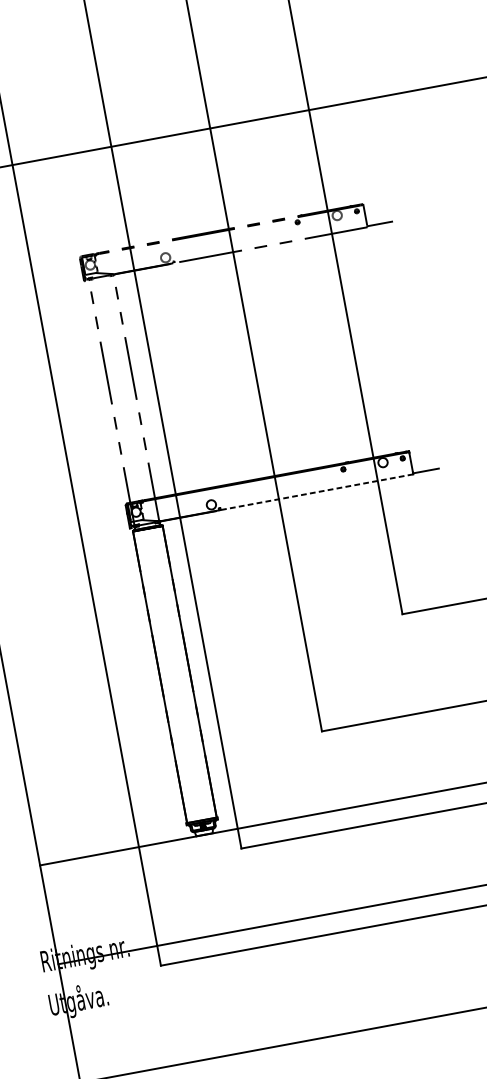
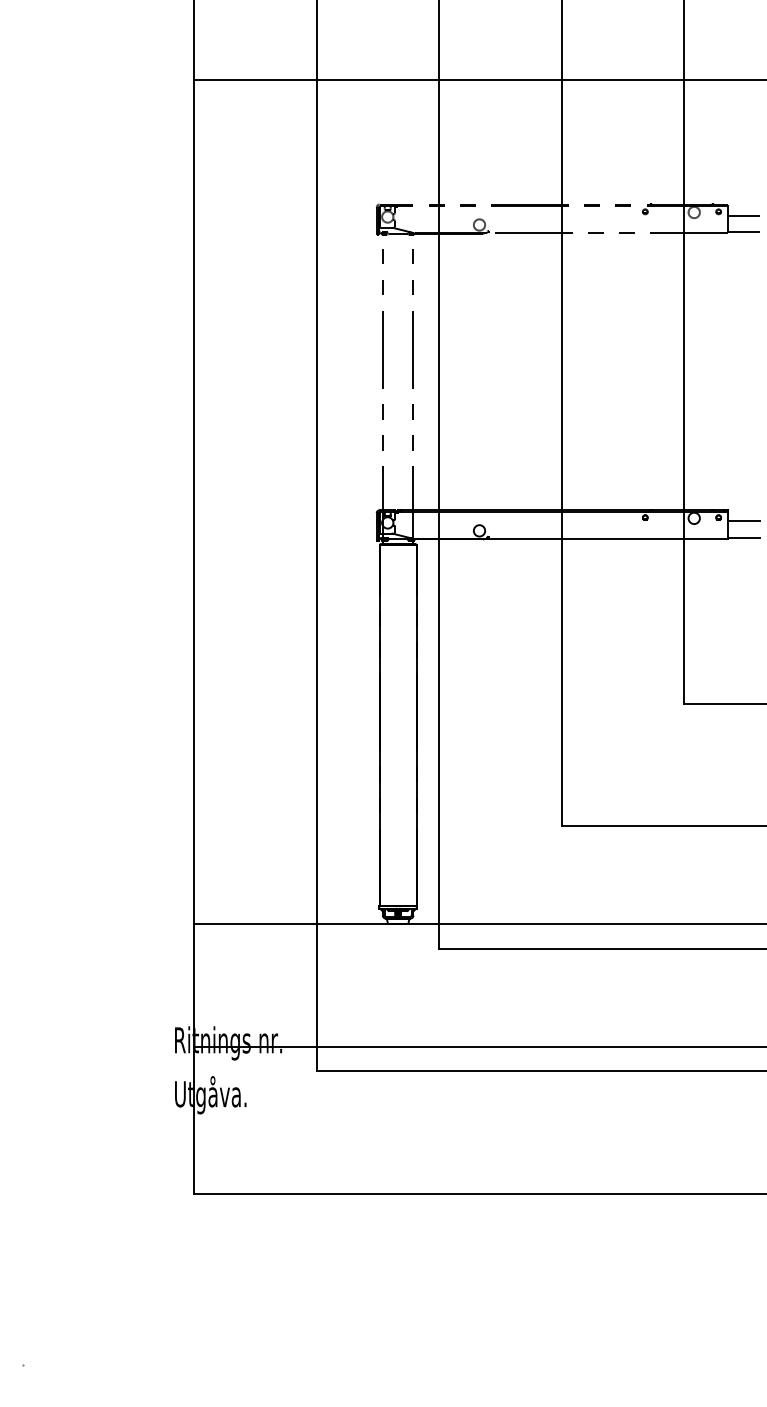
line: (377, 210) -> (743, 215), added
line: (423, 457) -> (743, 521), added
line: (316, 492) -> (608, 539), dashed -> solid

